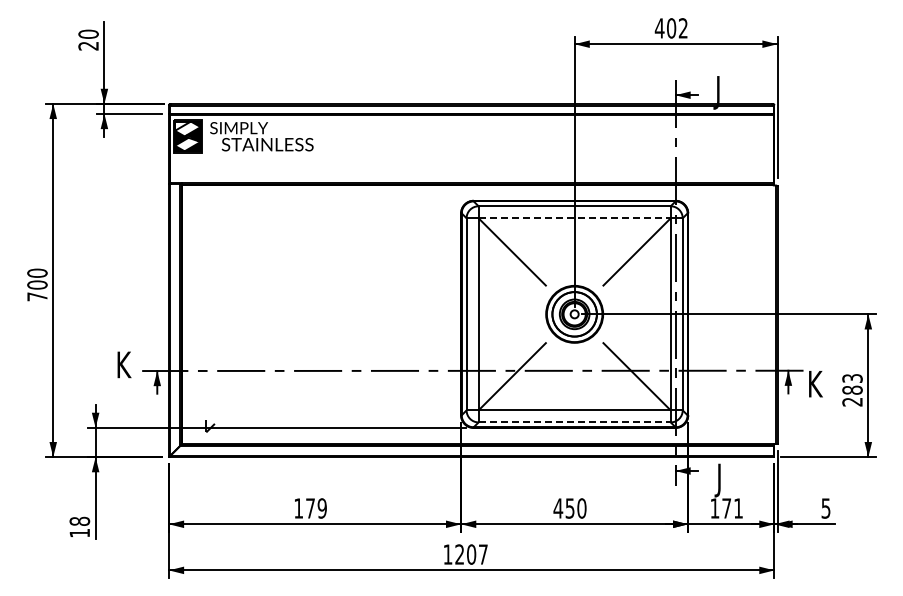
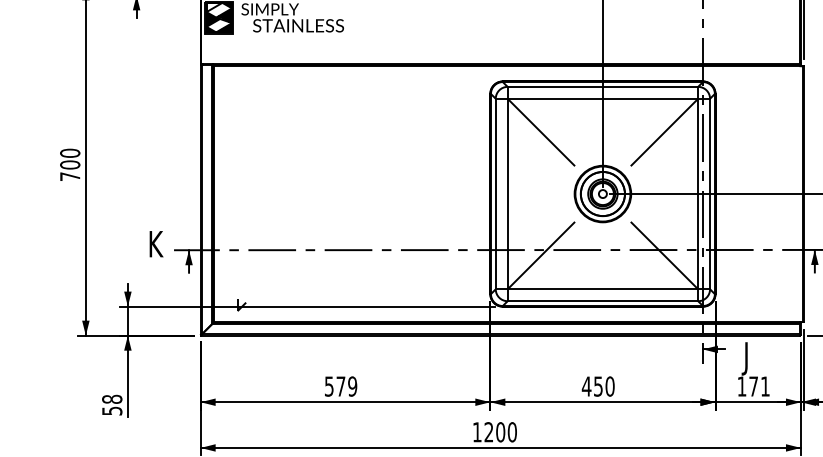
line: (575, 218) -> (603, 99), dashed -> solid
line: (575, 422) -> (603, 301), dashed -> solid
text: (298, 508) -> (329, 386), 179 -> 579
text: (79, 533) -> (111, 411), 18 -> 58
text: (482, 554) -> (511, 432), 1207 -> 1200

